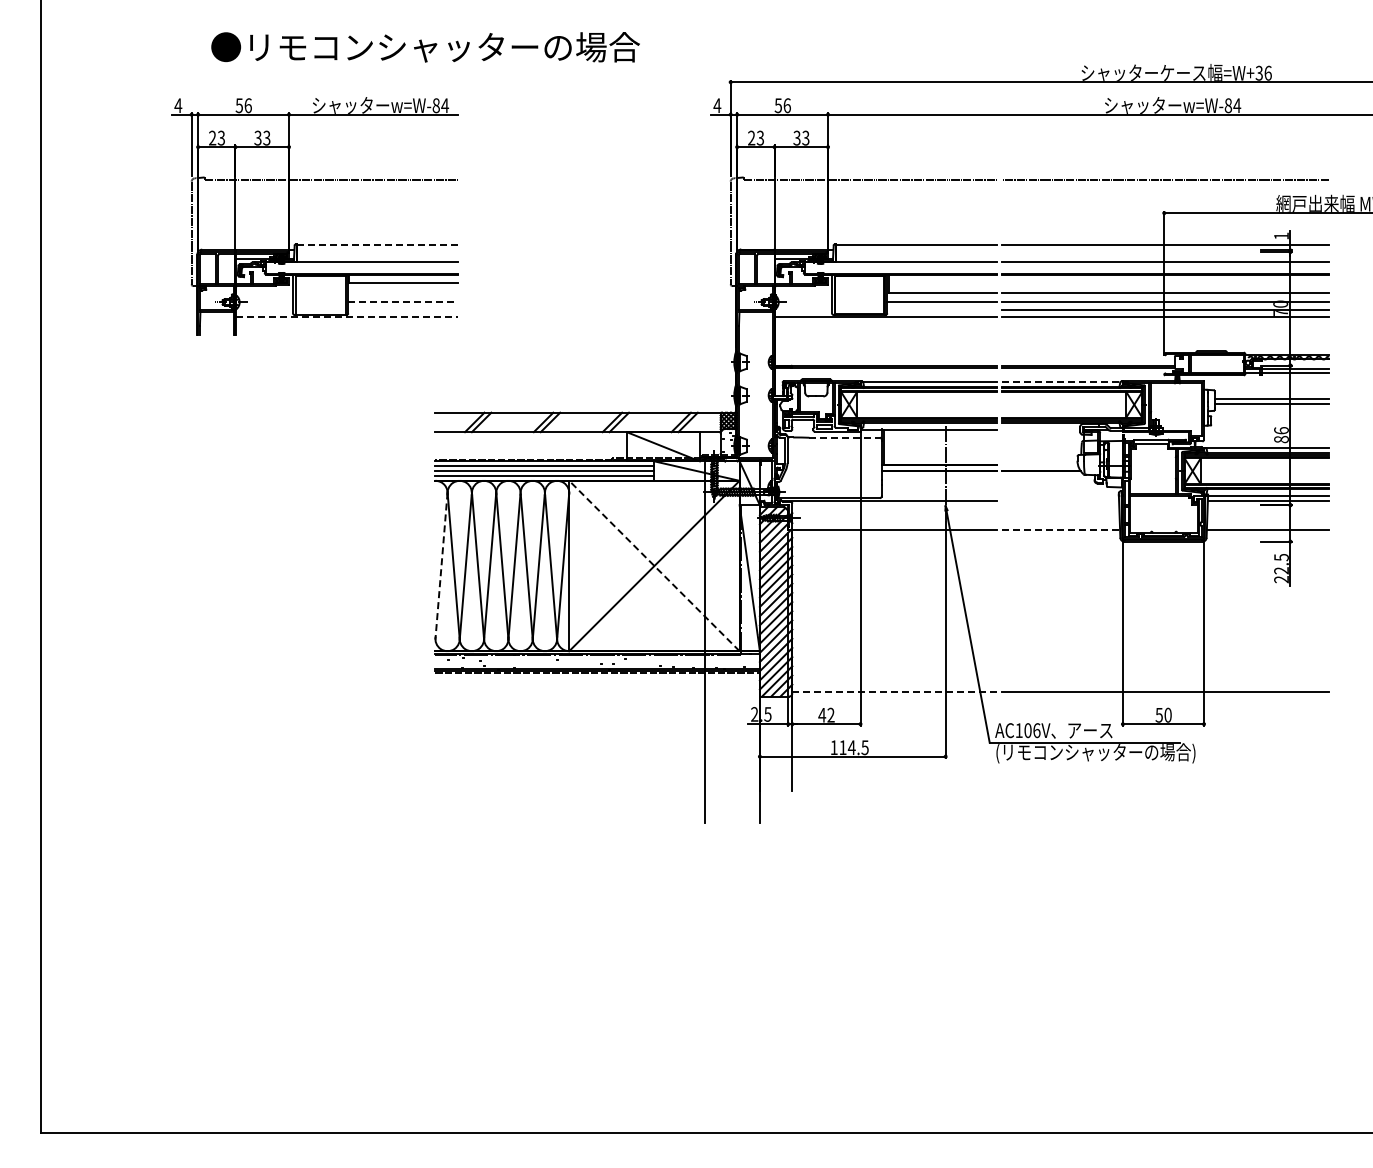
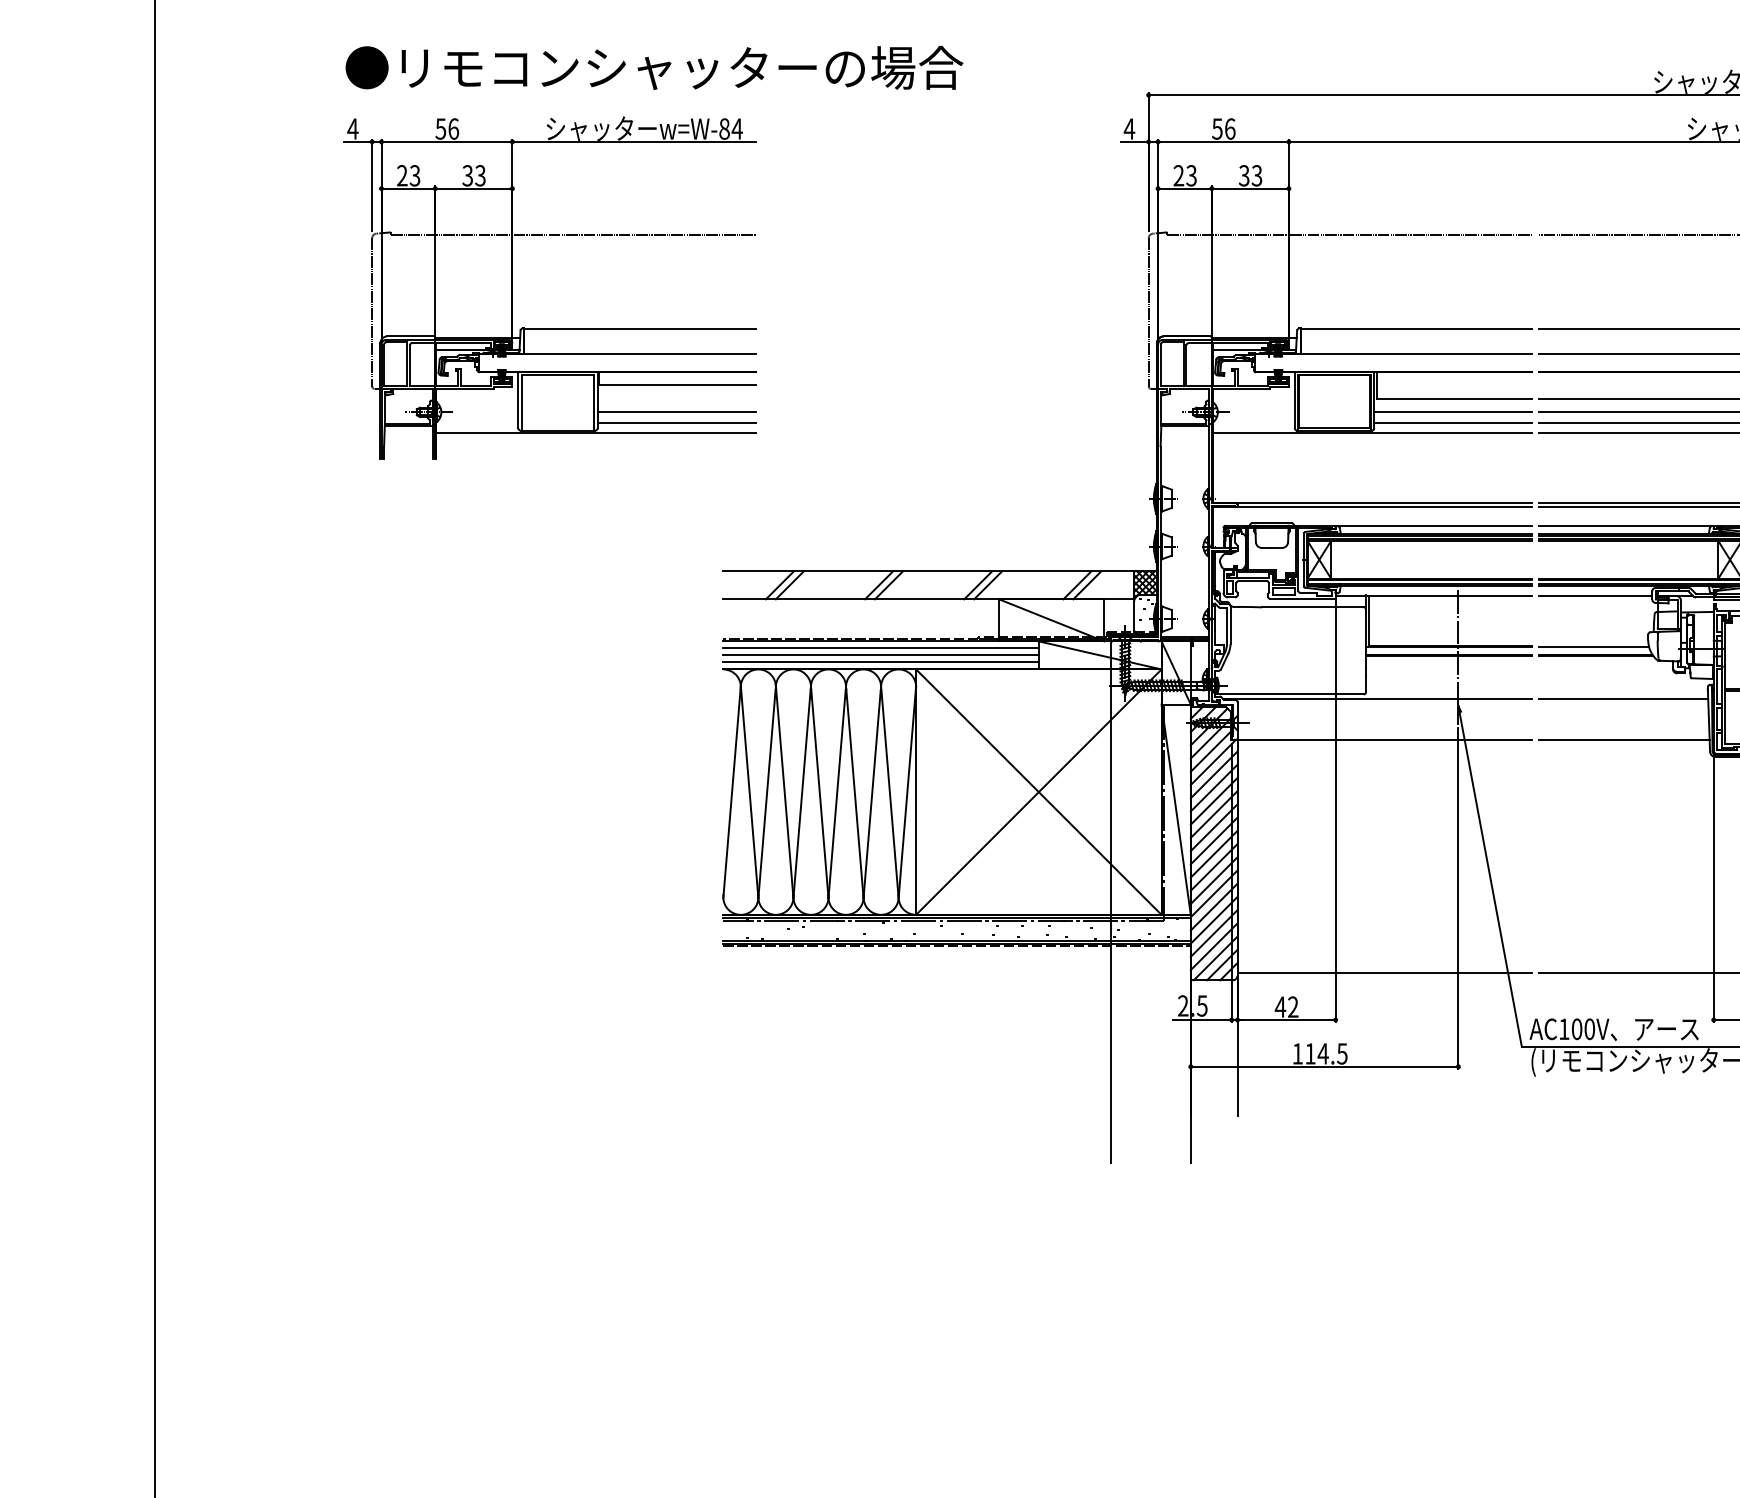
text: (425, 47) -> (654, 68), moved
line: (377, 244) -> (639, 328), dashed -> solid
line: (403, 302) -> (677, 412), dashed -> solid
line: (402, 309) -> (675, 422), added
line: (941, 309) -> (1452, 422), added
line: (347, 316) -> (596, 432), dashed -> solid
line: (1061, 381) -> (1625, 526), dashed -> solid
line: (1040, 429) -> (1594, 595), added
line: (845, 437) -> (1314, 607), dashed -> solid
line: (1039, 465) -> (1593, 647), added
line: (1060, 501) -> (1623, 699), added
line: (1061, 529) -> (1625, 739), dashed -> solid
line: (654, 565) -> (1038, 791), dashed -> solid
line: (441, 566) -> (732, 792), dashed -> solid
line: (895, 691) -> (1386, 972), dashed -> solid
text: (1036, 730) -> (1589, 1029), AC106V -> AC100V

